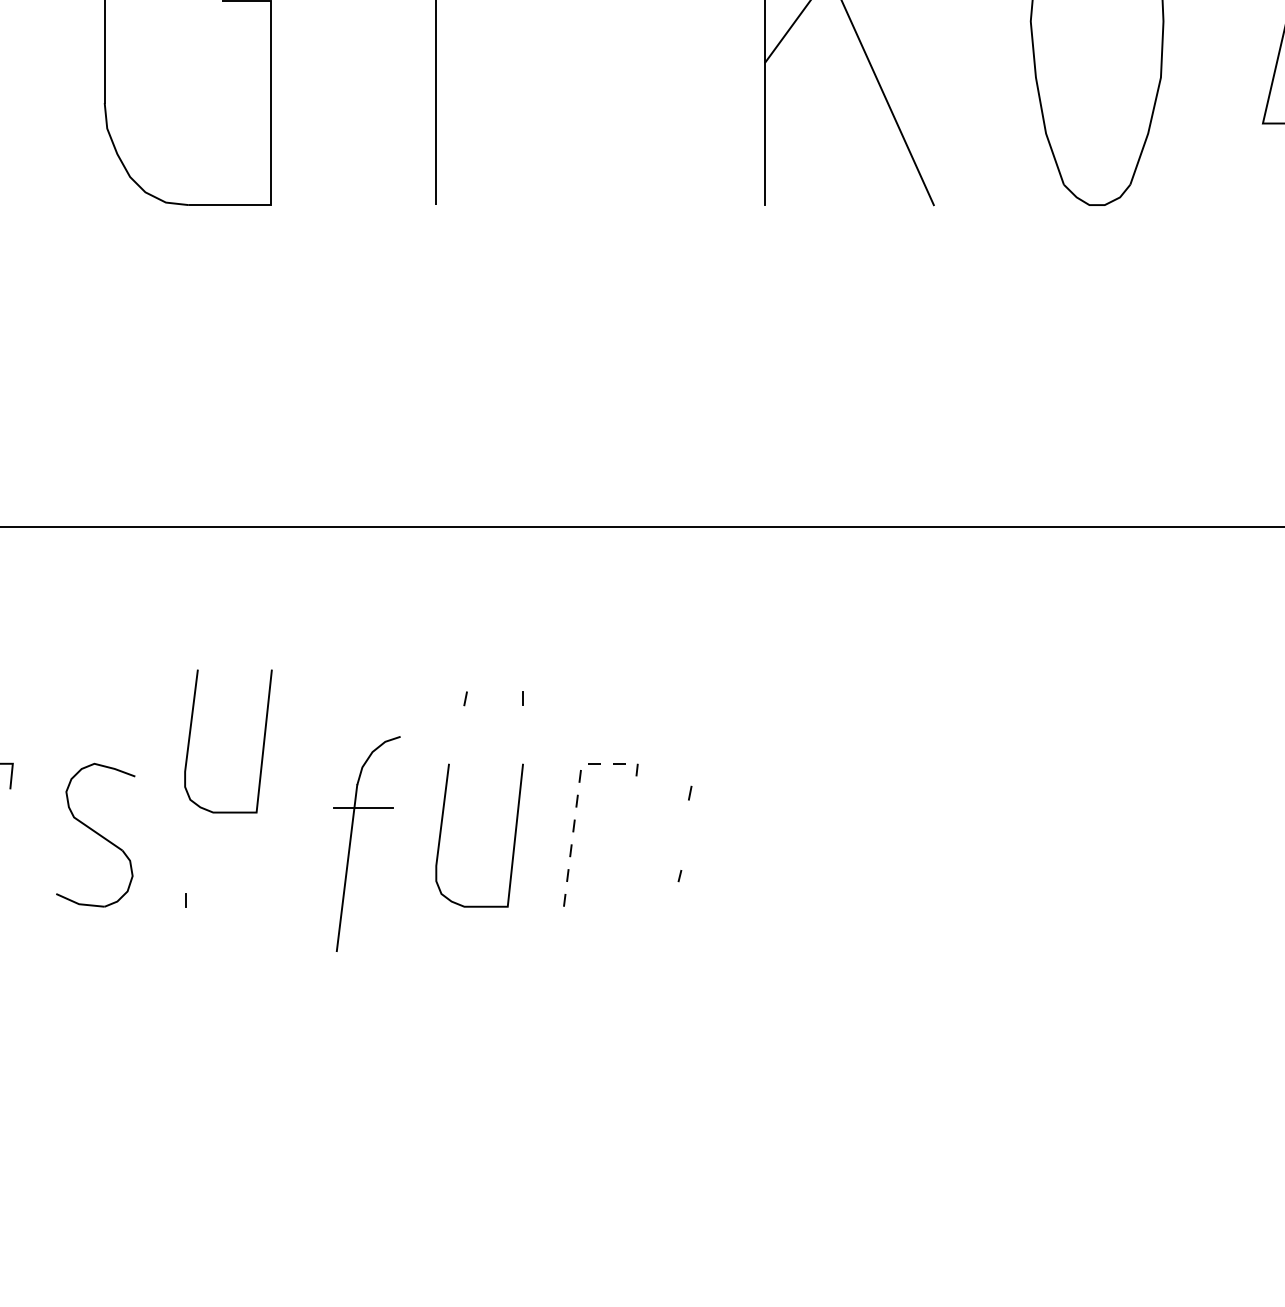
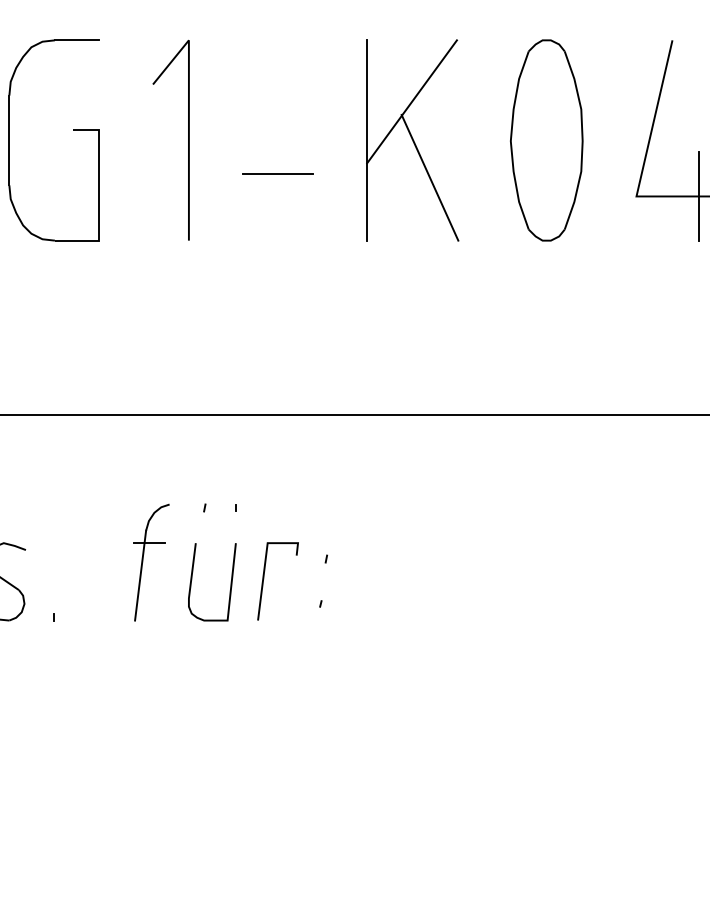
line: (599, 82) -> (277, 174), added
curve: (261, 742) -> (94, 531), removed
line: (577, 792) -> (265, 558), dashed -> solid
part: (352, 843) -> (143, 562), moved

